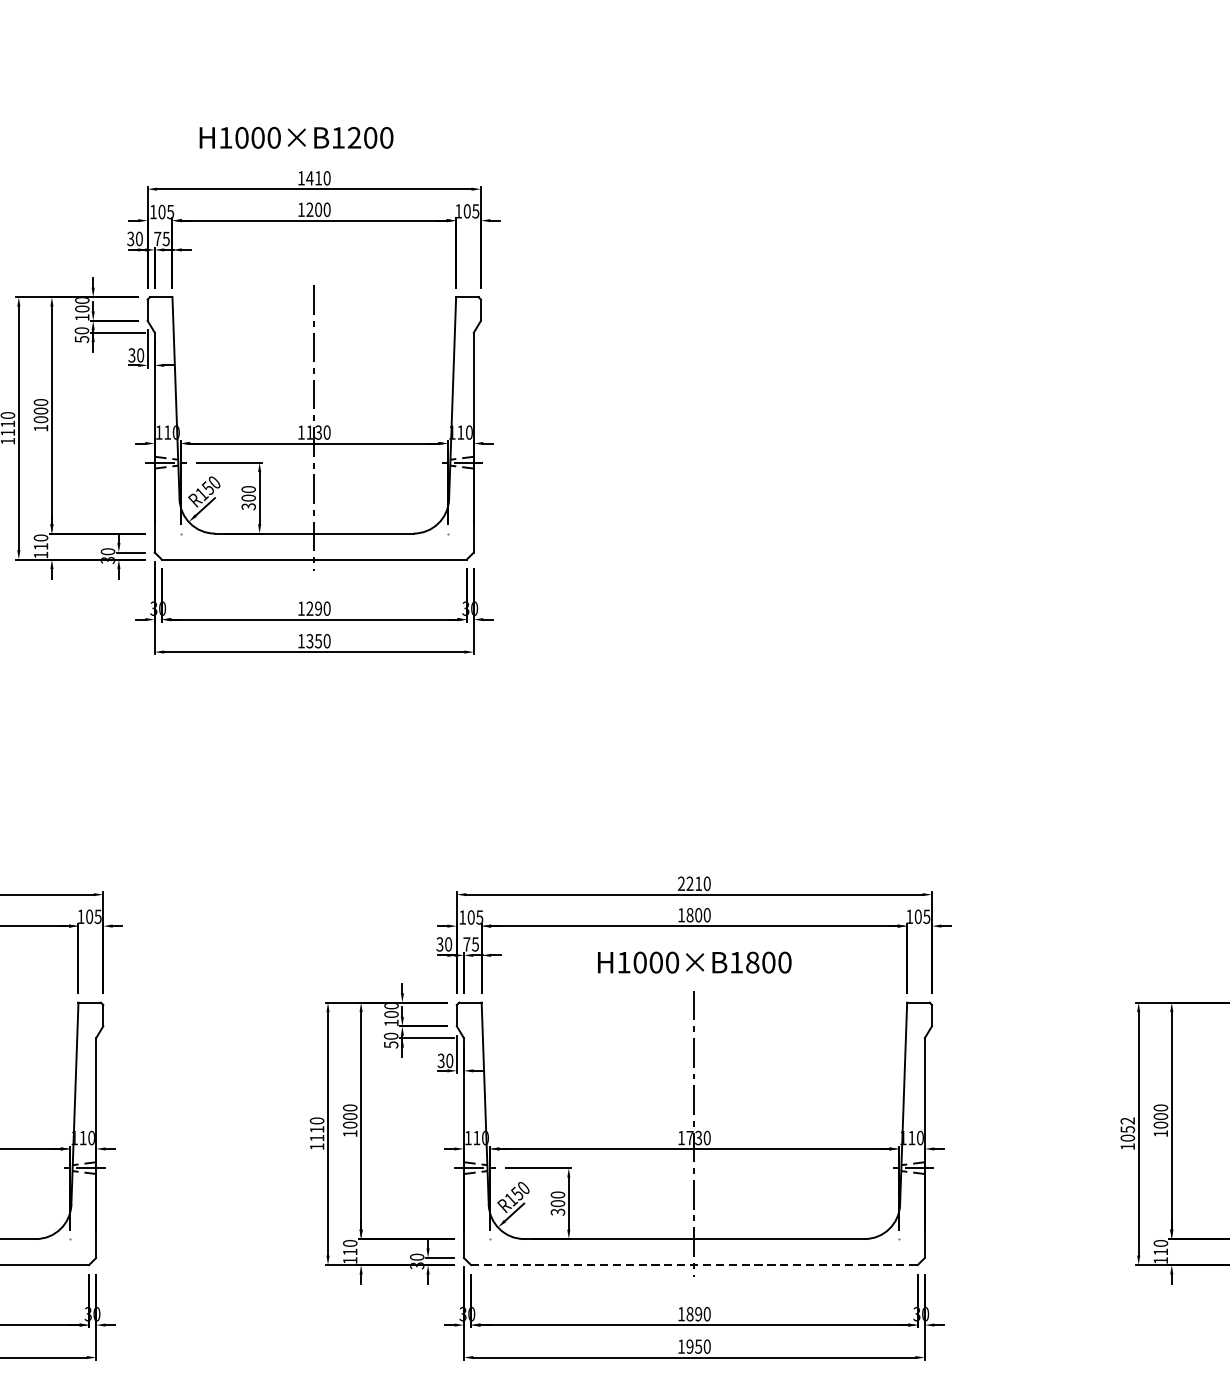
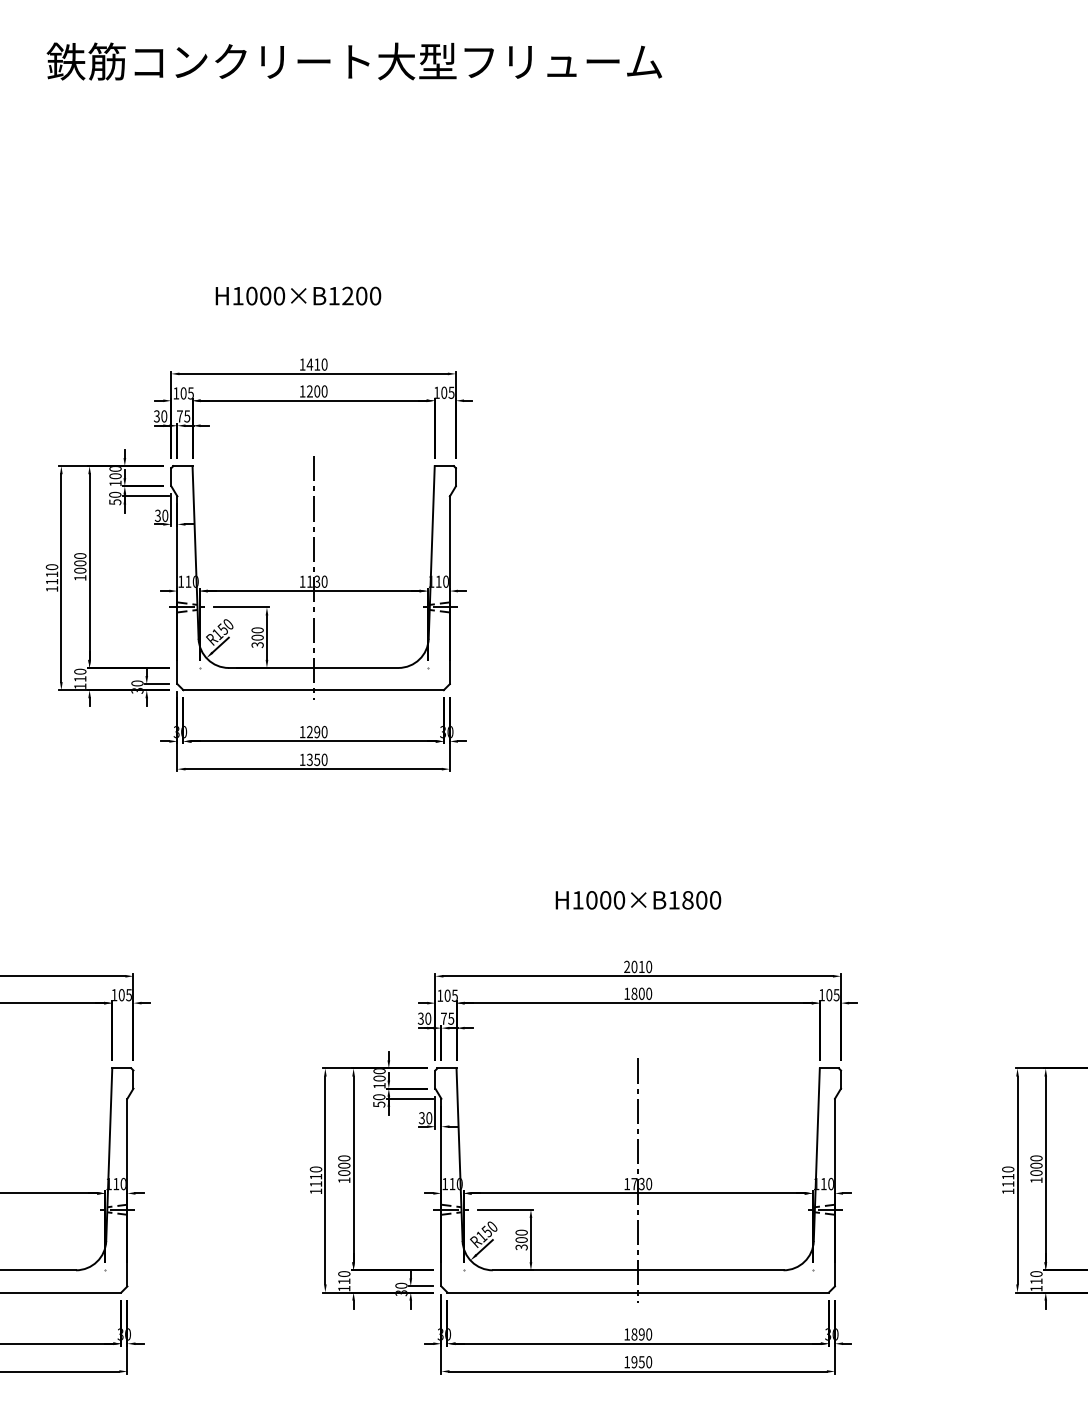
text: (296, 137) -> (298, 295), moved
text: (690, 883) -> (634, 966), 2210 -> 2010
text: (694, 962) -> (638, 900), moved
text: (1128, 1129) -> (1008, 1176), 1052 -> 1110
line: (694, 1265) -> (638, 1292), dashed -> solid

